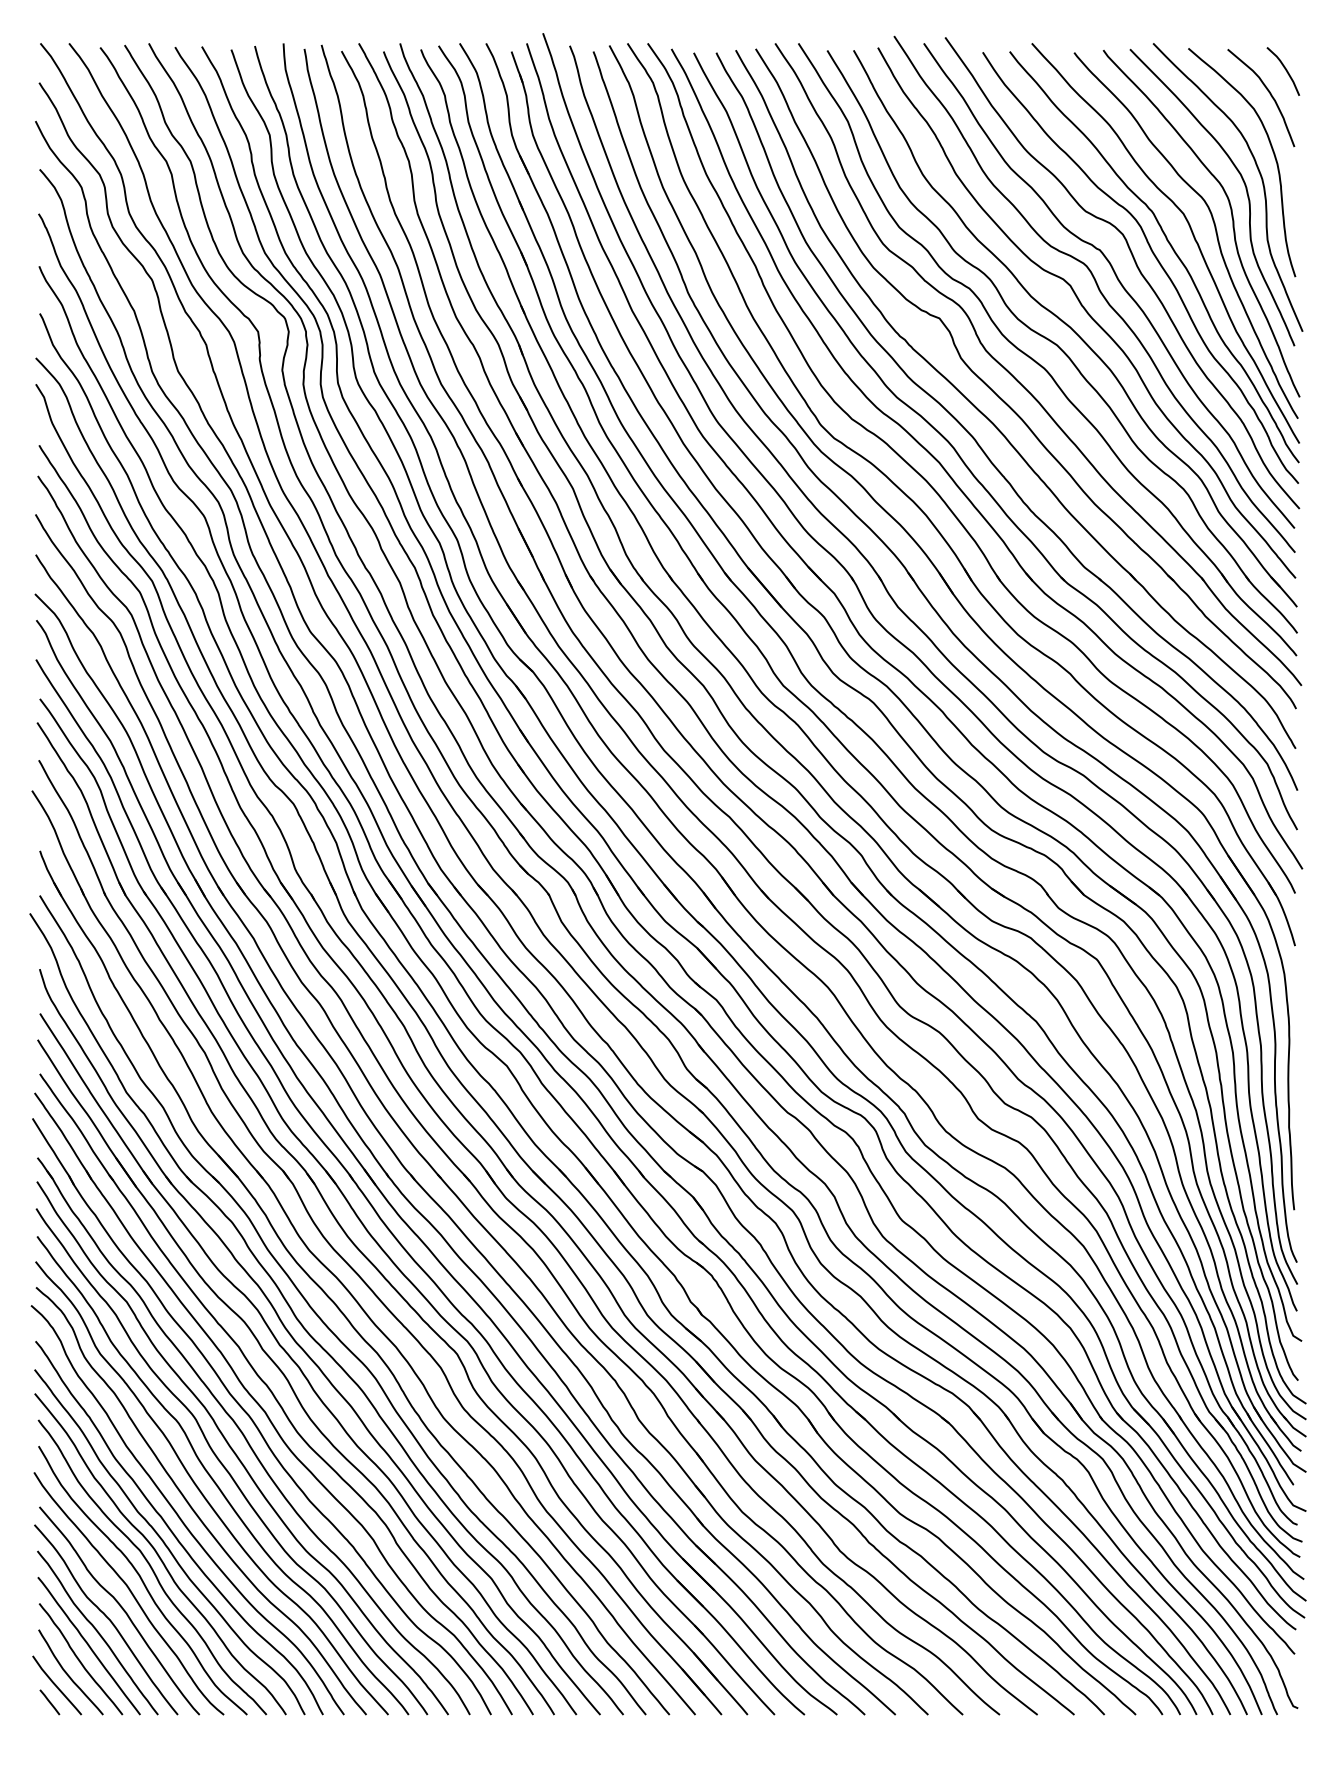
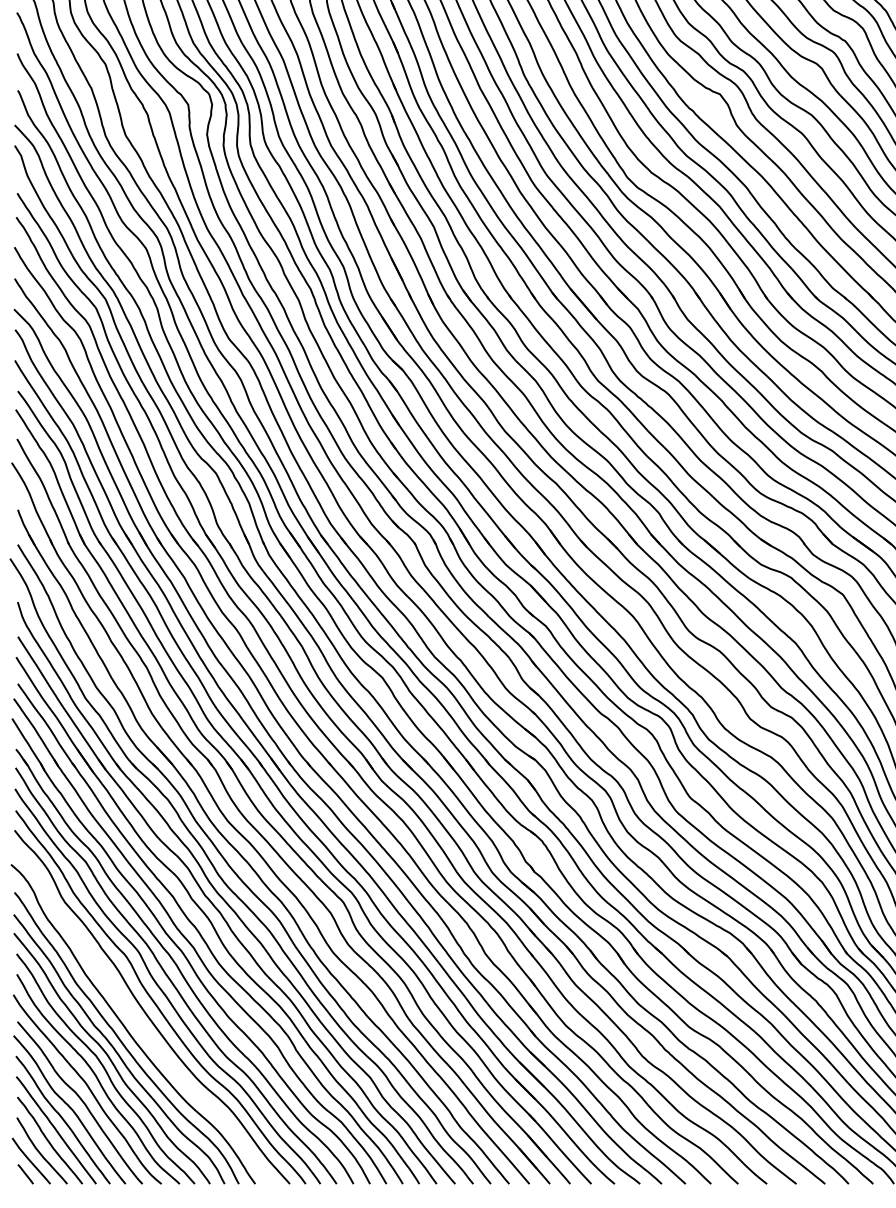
curve: (193, 1508) -> (137, 1022), removed

